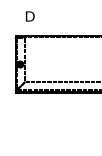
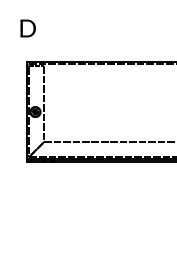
text: (30, 16) -> (28, 28), moved

